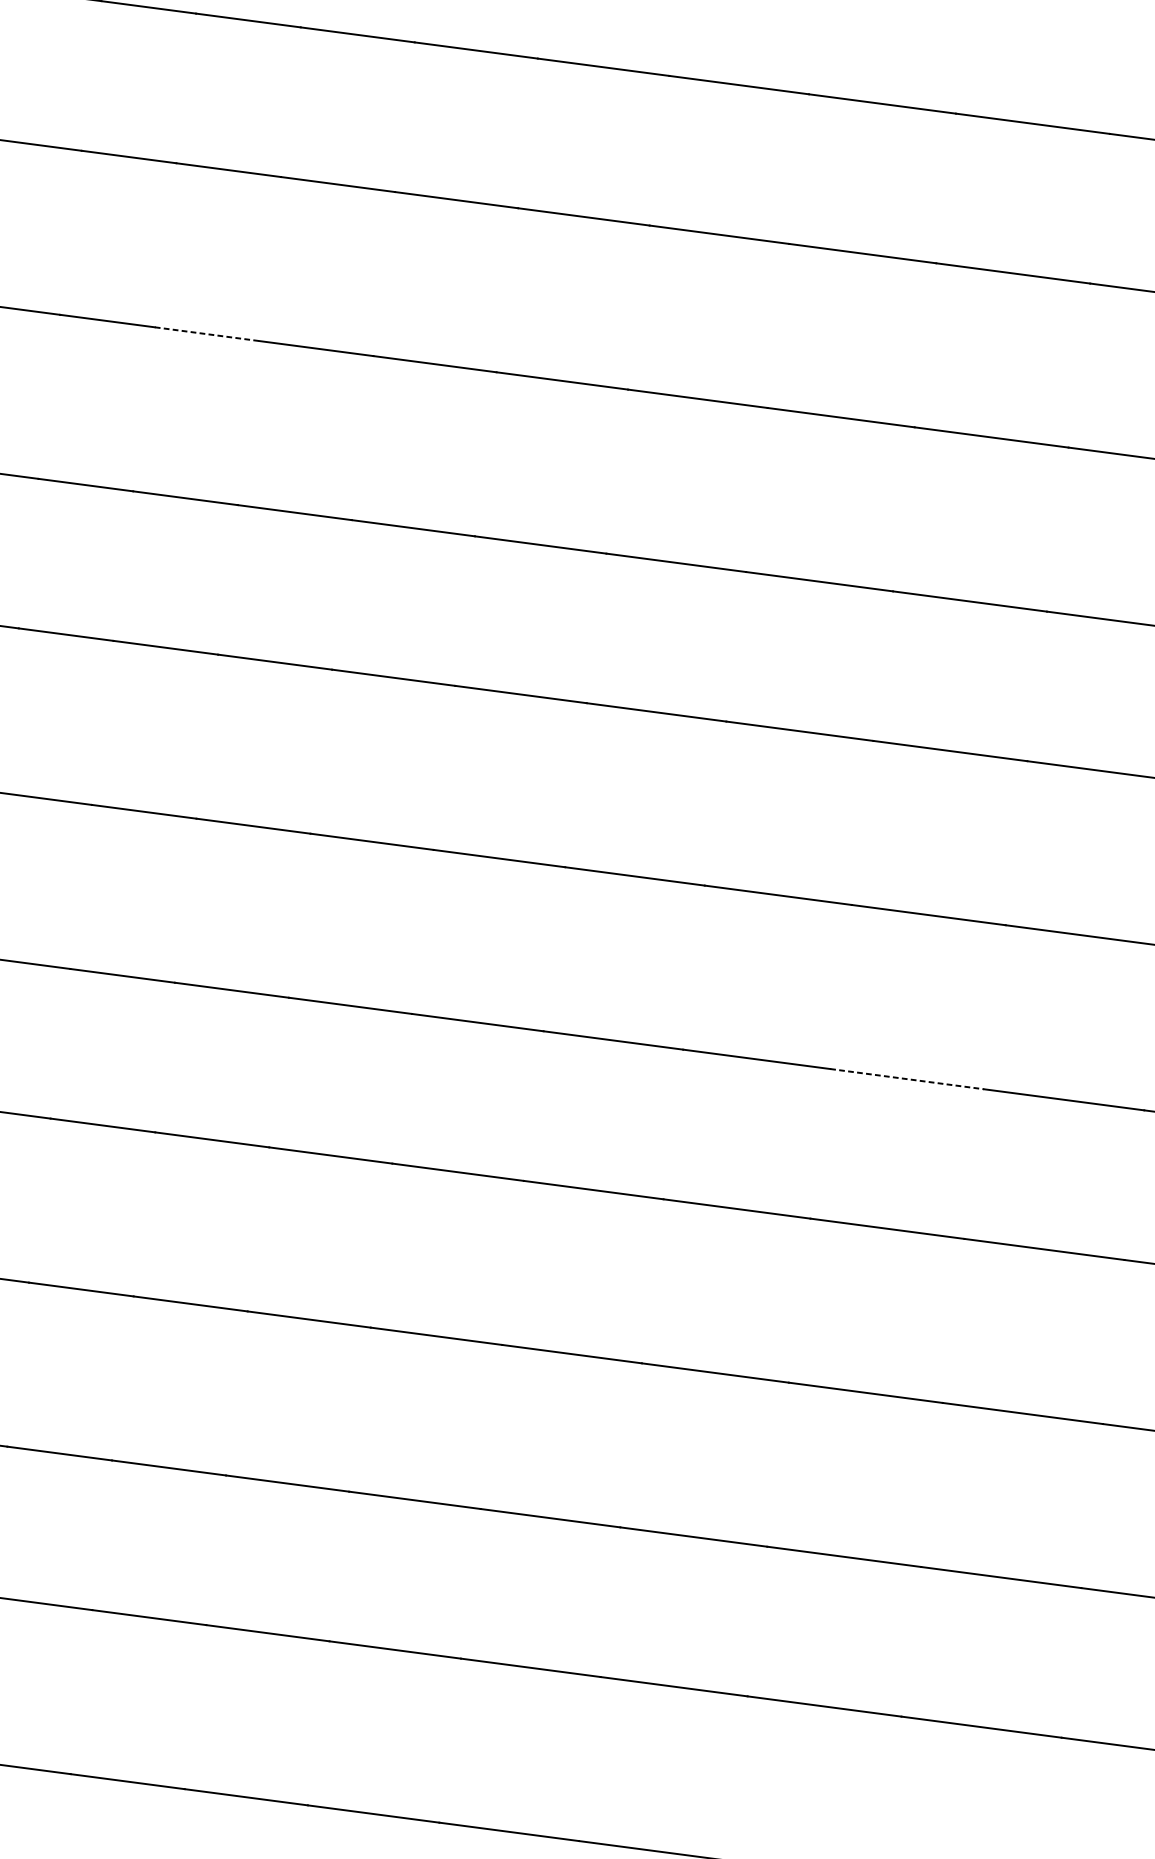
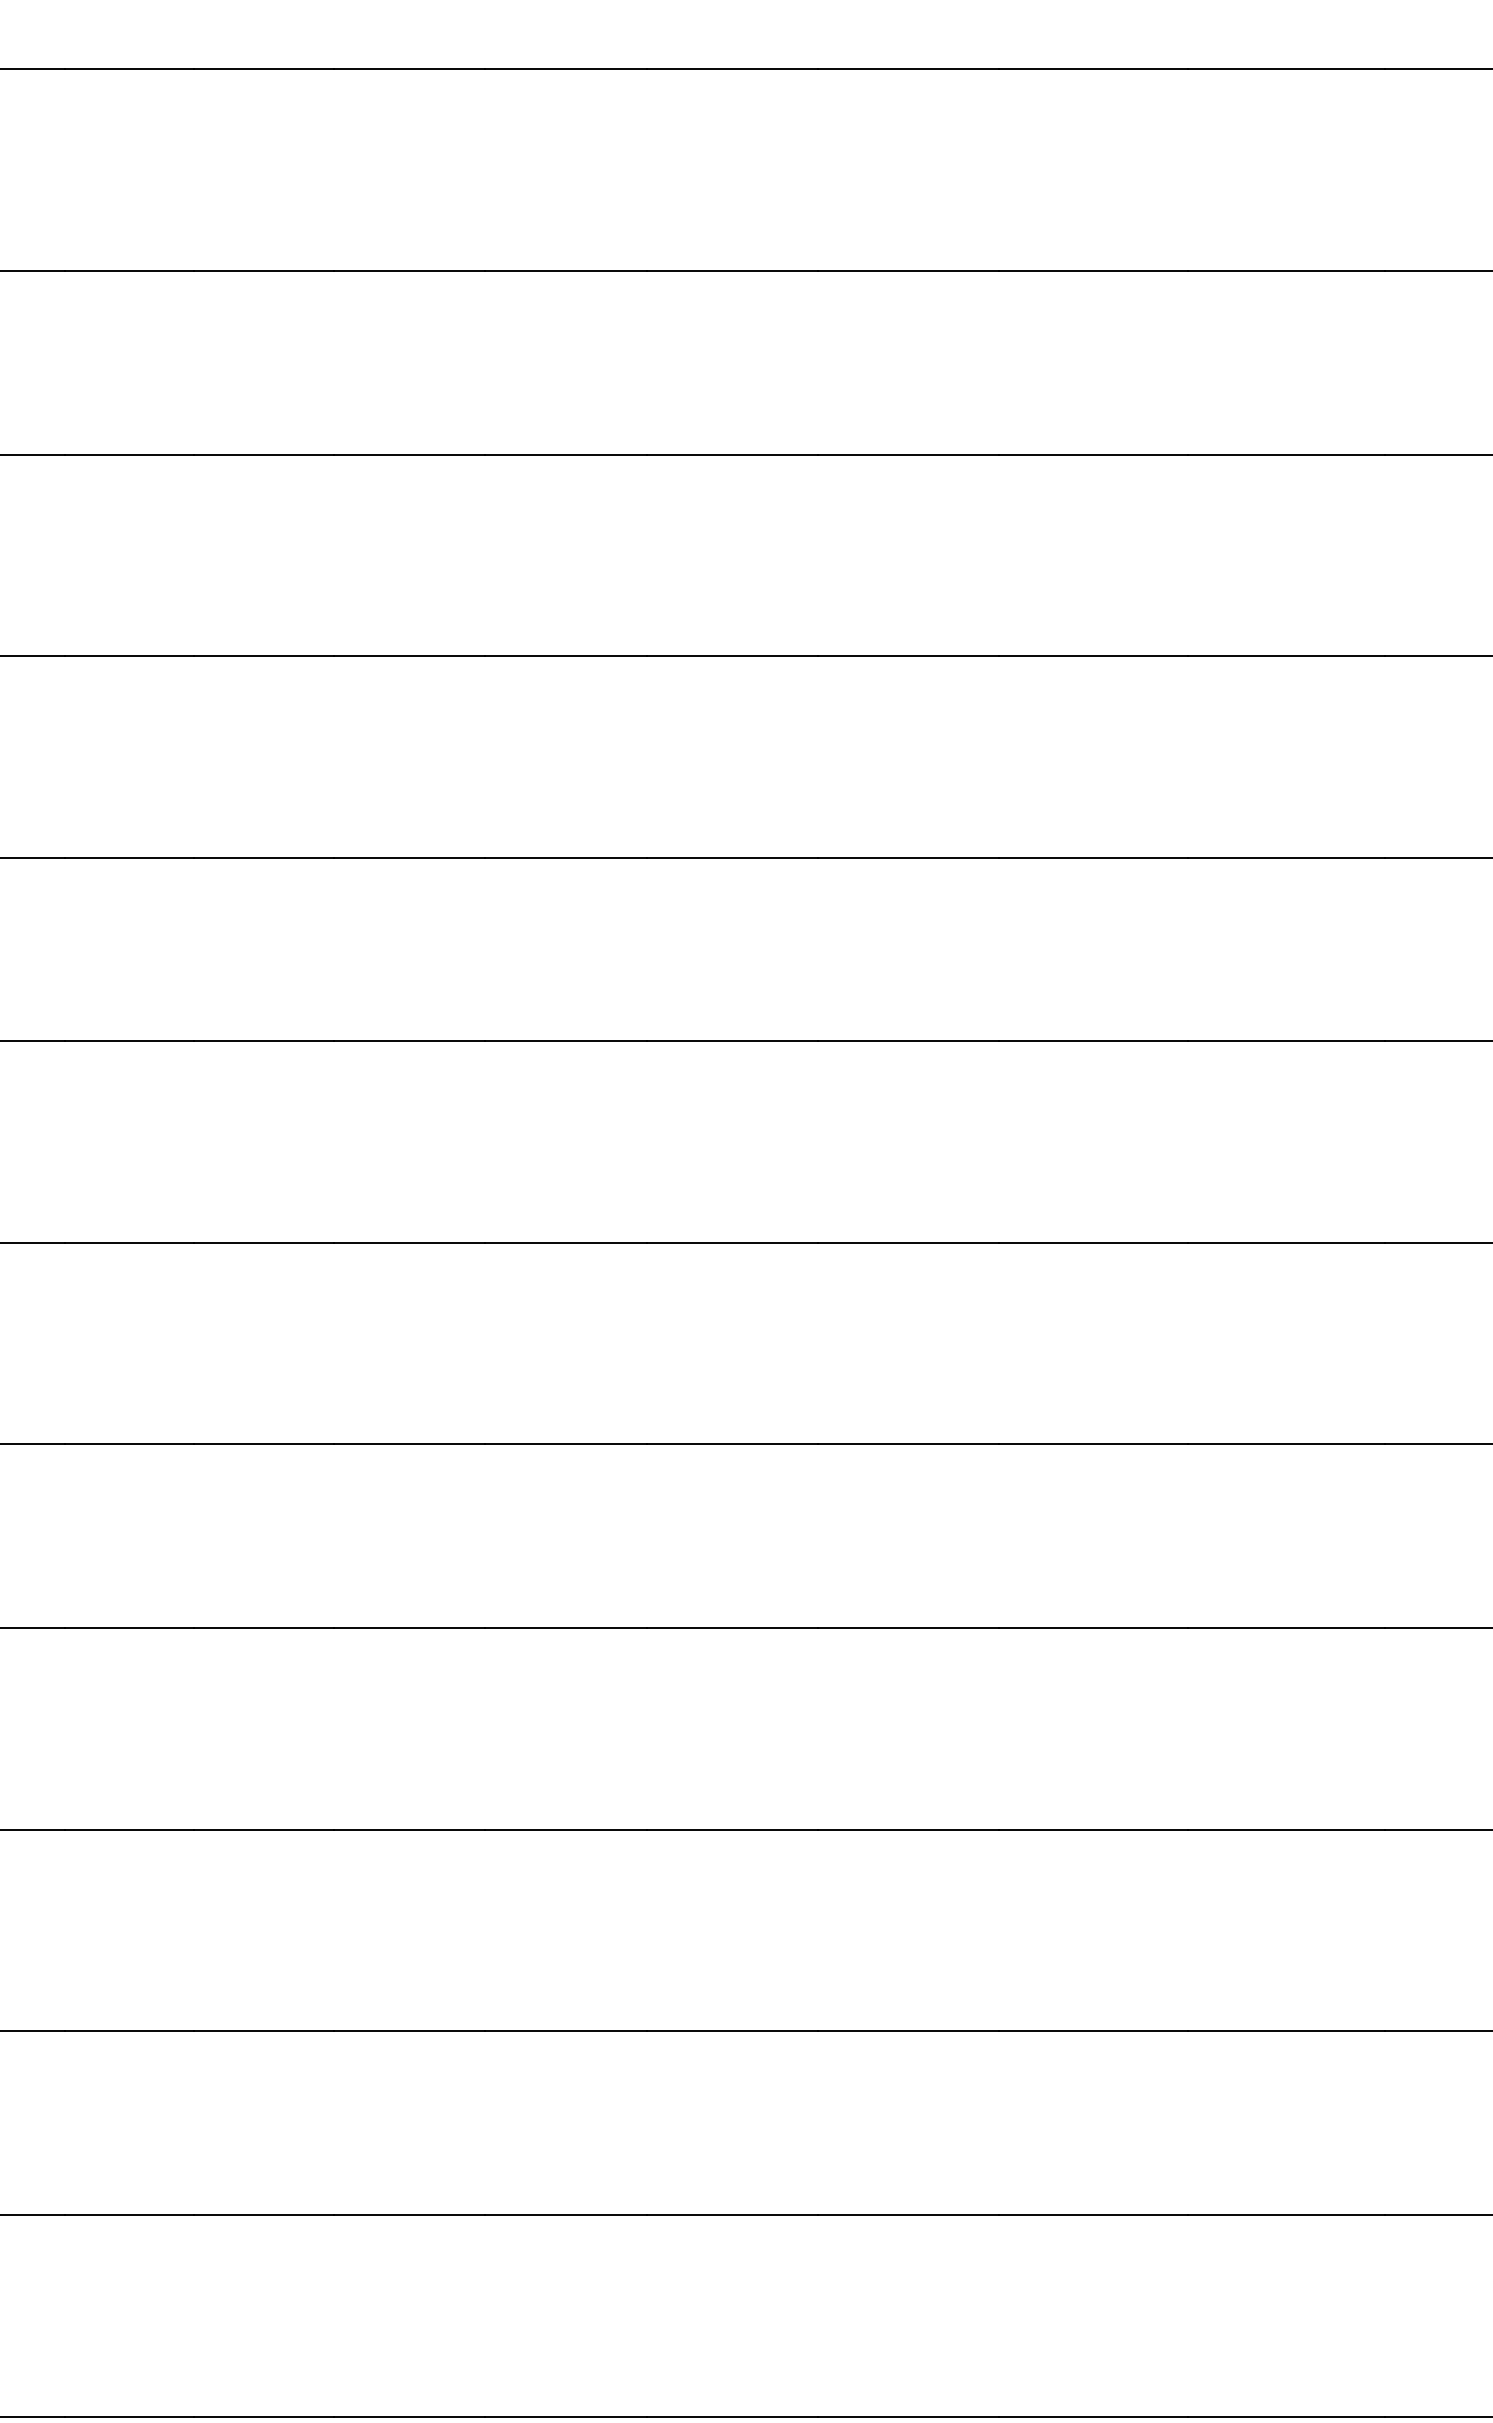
line: (207, 334) -> (130, 656), dashed -> solid
line: (907, 1079) -> (1093, 1444), dashed -> solid

